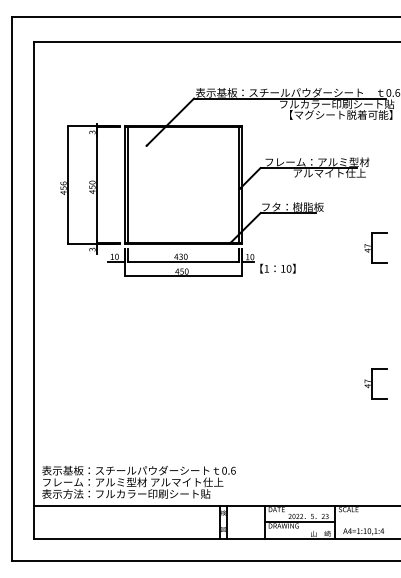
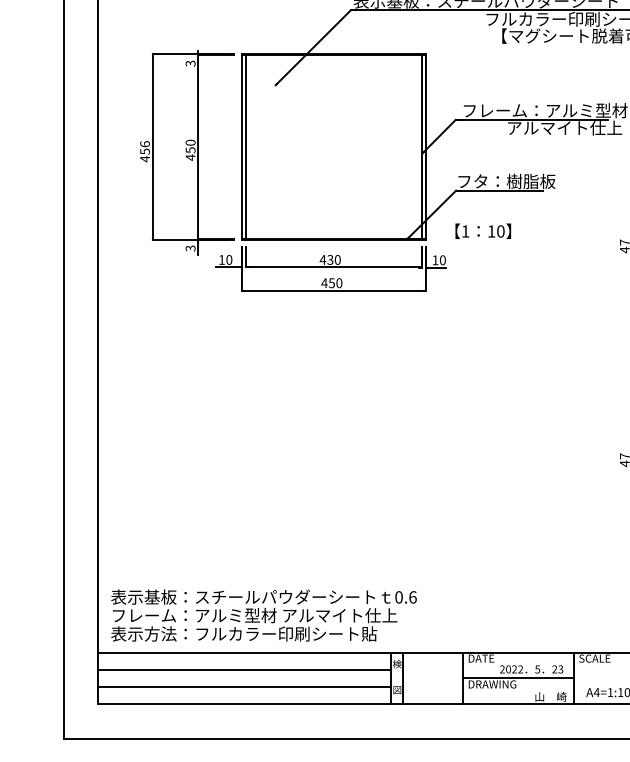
text: (277, 268) -> (482, 230), moved
line: (126, 516) -> (244, 669), added
line: (126, 527) -> (244, 686), added

